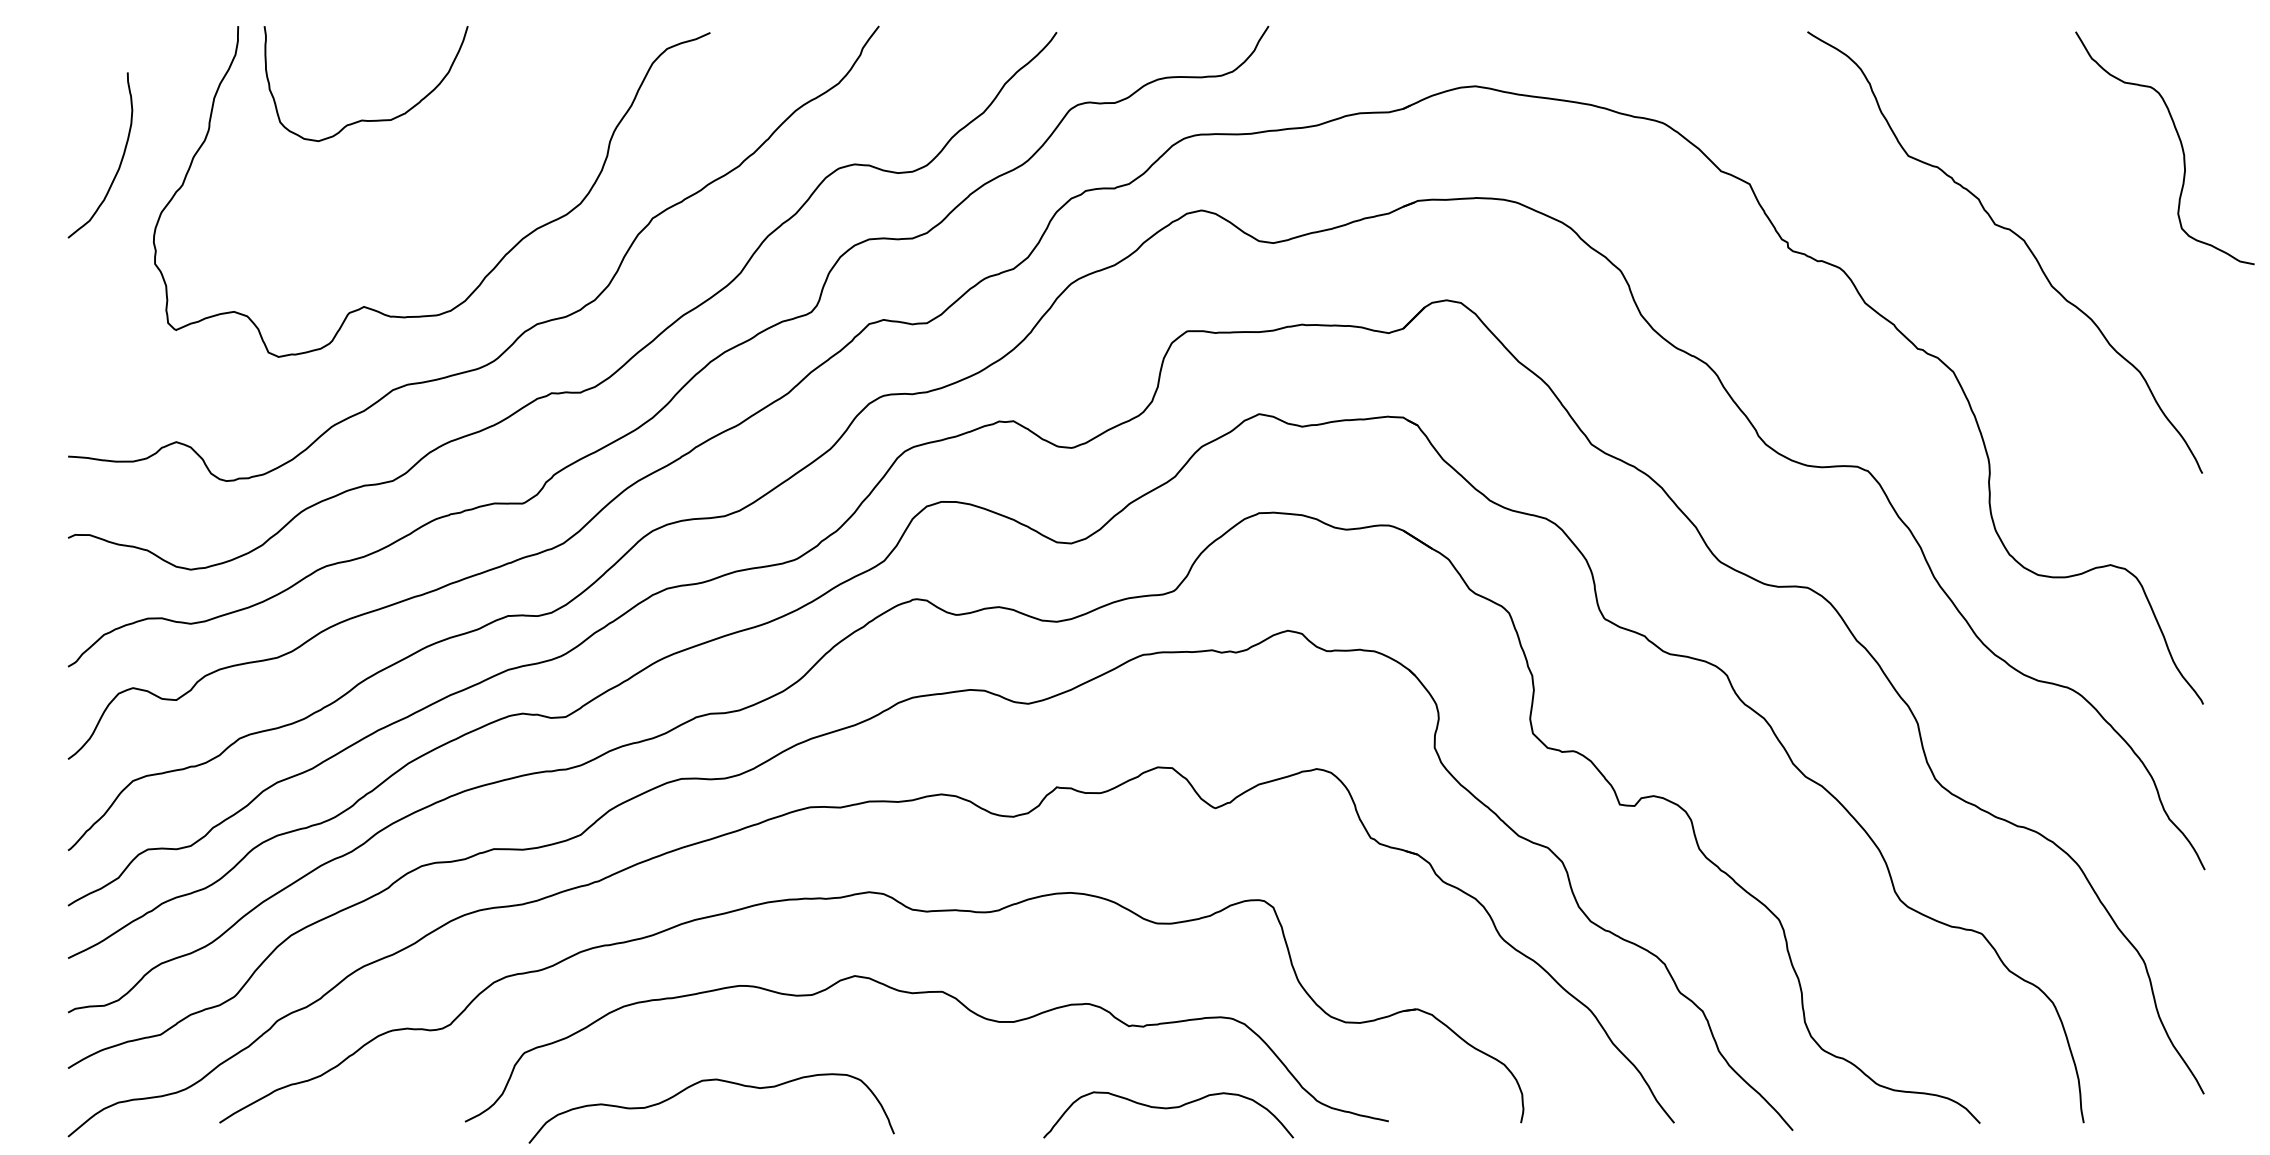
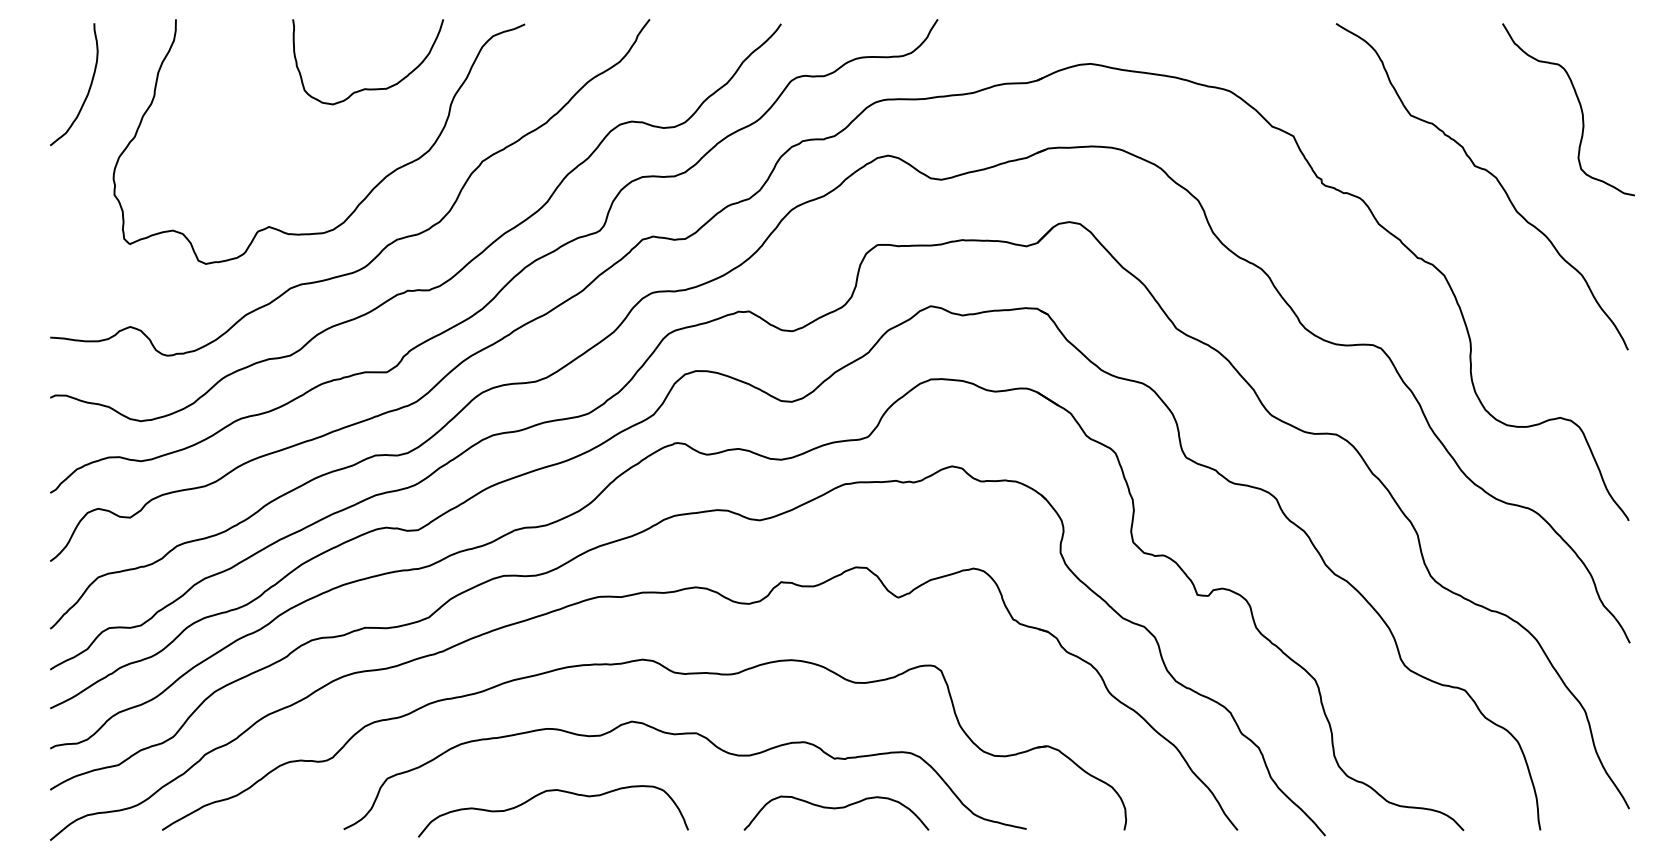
curve: (365, 119) -> (367, 88), moved
curve: (2180, 144) -> (1580, 106), moved
curve: (120, 160) -> (88, 88), moved
curve: (708, 1081) -> (551, 791), moved
curve: (1168, 1109) -> (836, 809), moved

